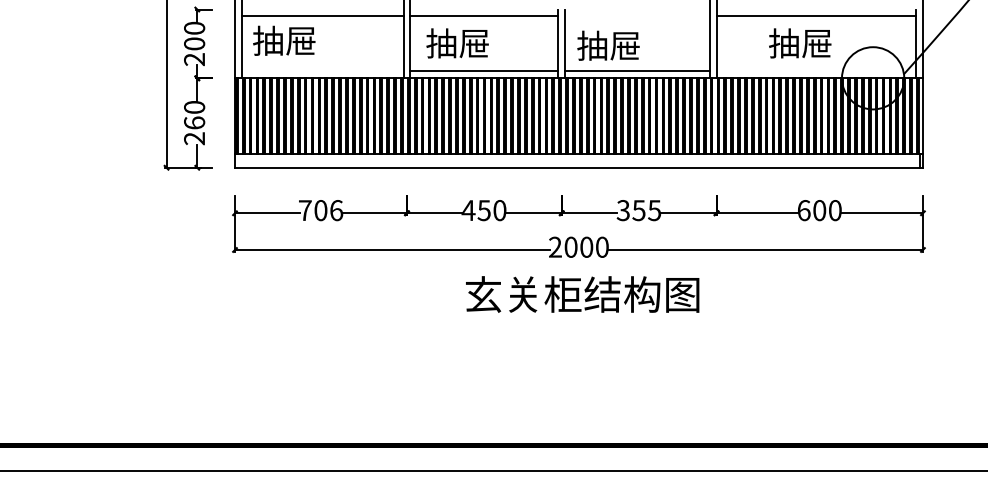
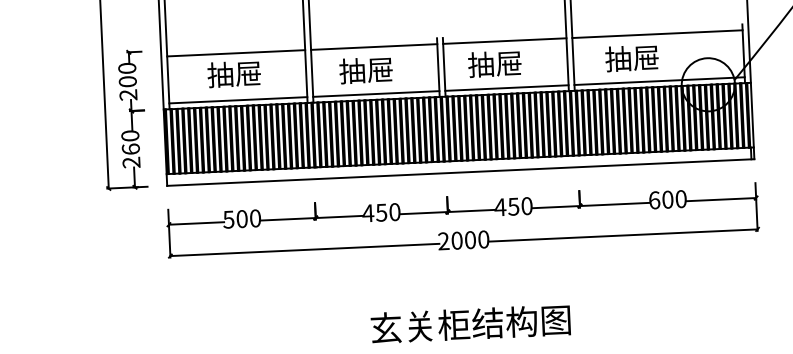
line: (637, 16) -> (504, 41), added
text: (284, 40) -> (234, 73), moved
text: (457, 43) -> (365, 70), moved
text: (800, 43) -> (632, 58), moved
text: (608, 45) -> (494, 63), moved
line: (322, 71) -> (238, 100), added
line: (816, 71) -> (659, 81), added
text: (320, 210) -> (241, 219), 706 -> 500
text: (638, 210) -> (513, 206), 355 -> 450
text: (582, 294) -> (470, 324), moved

